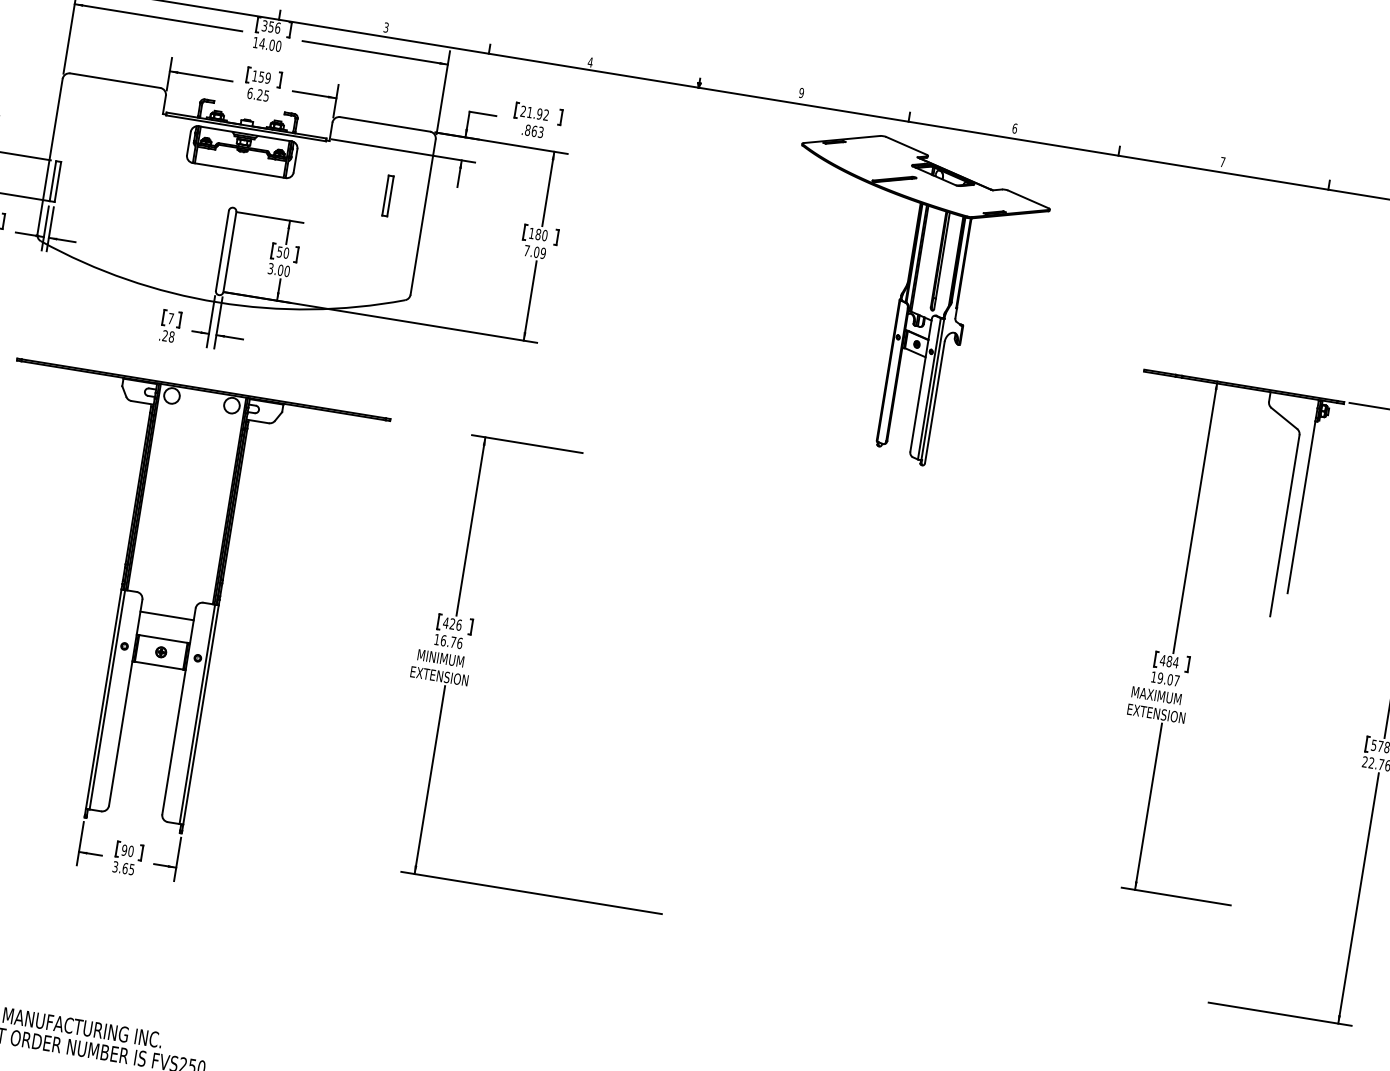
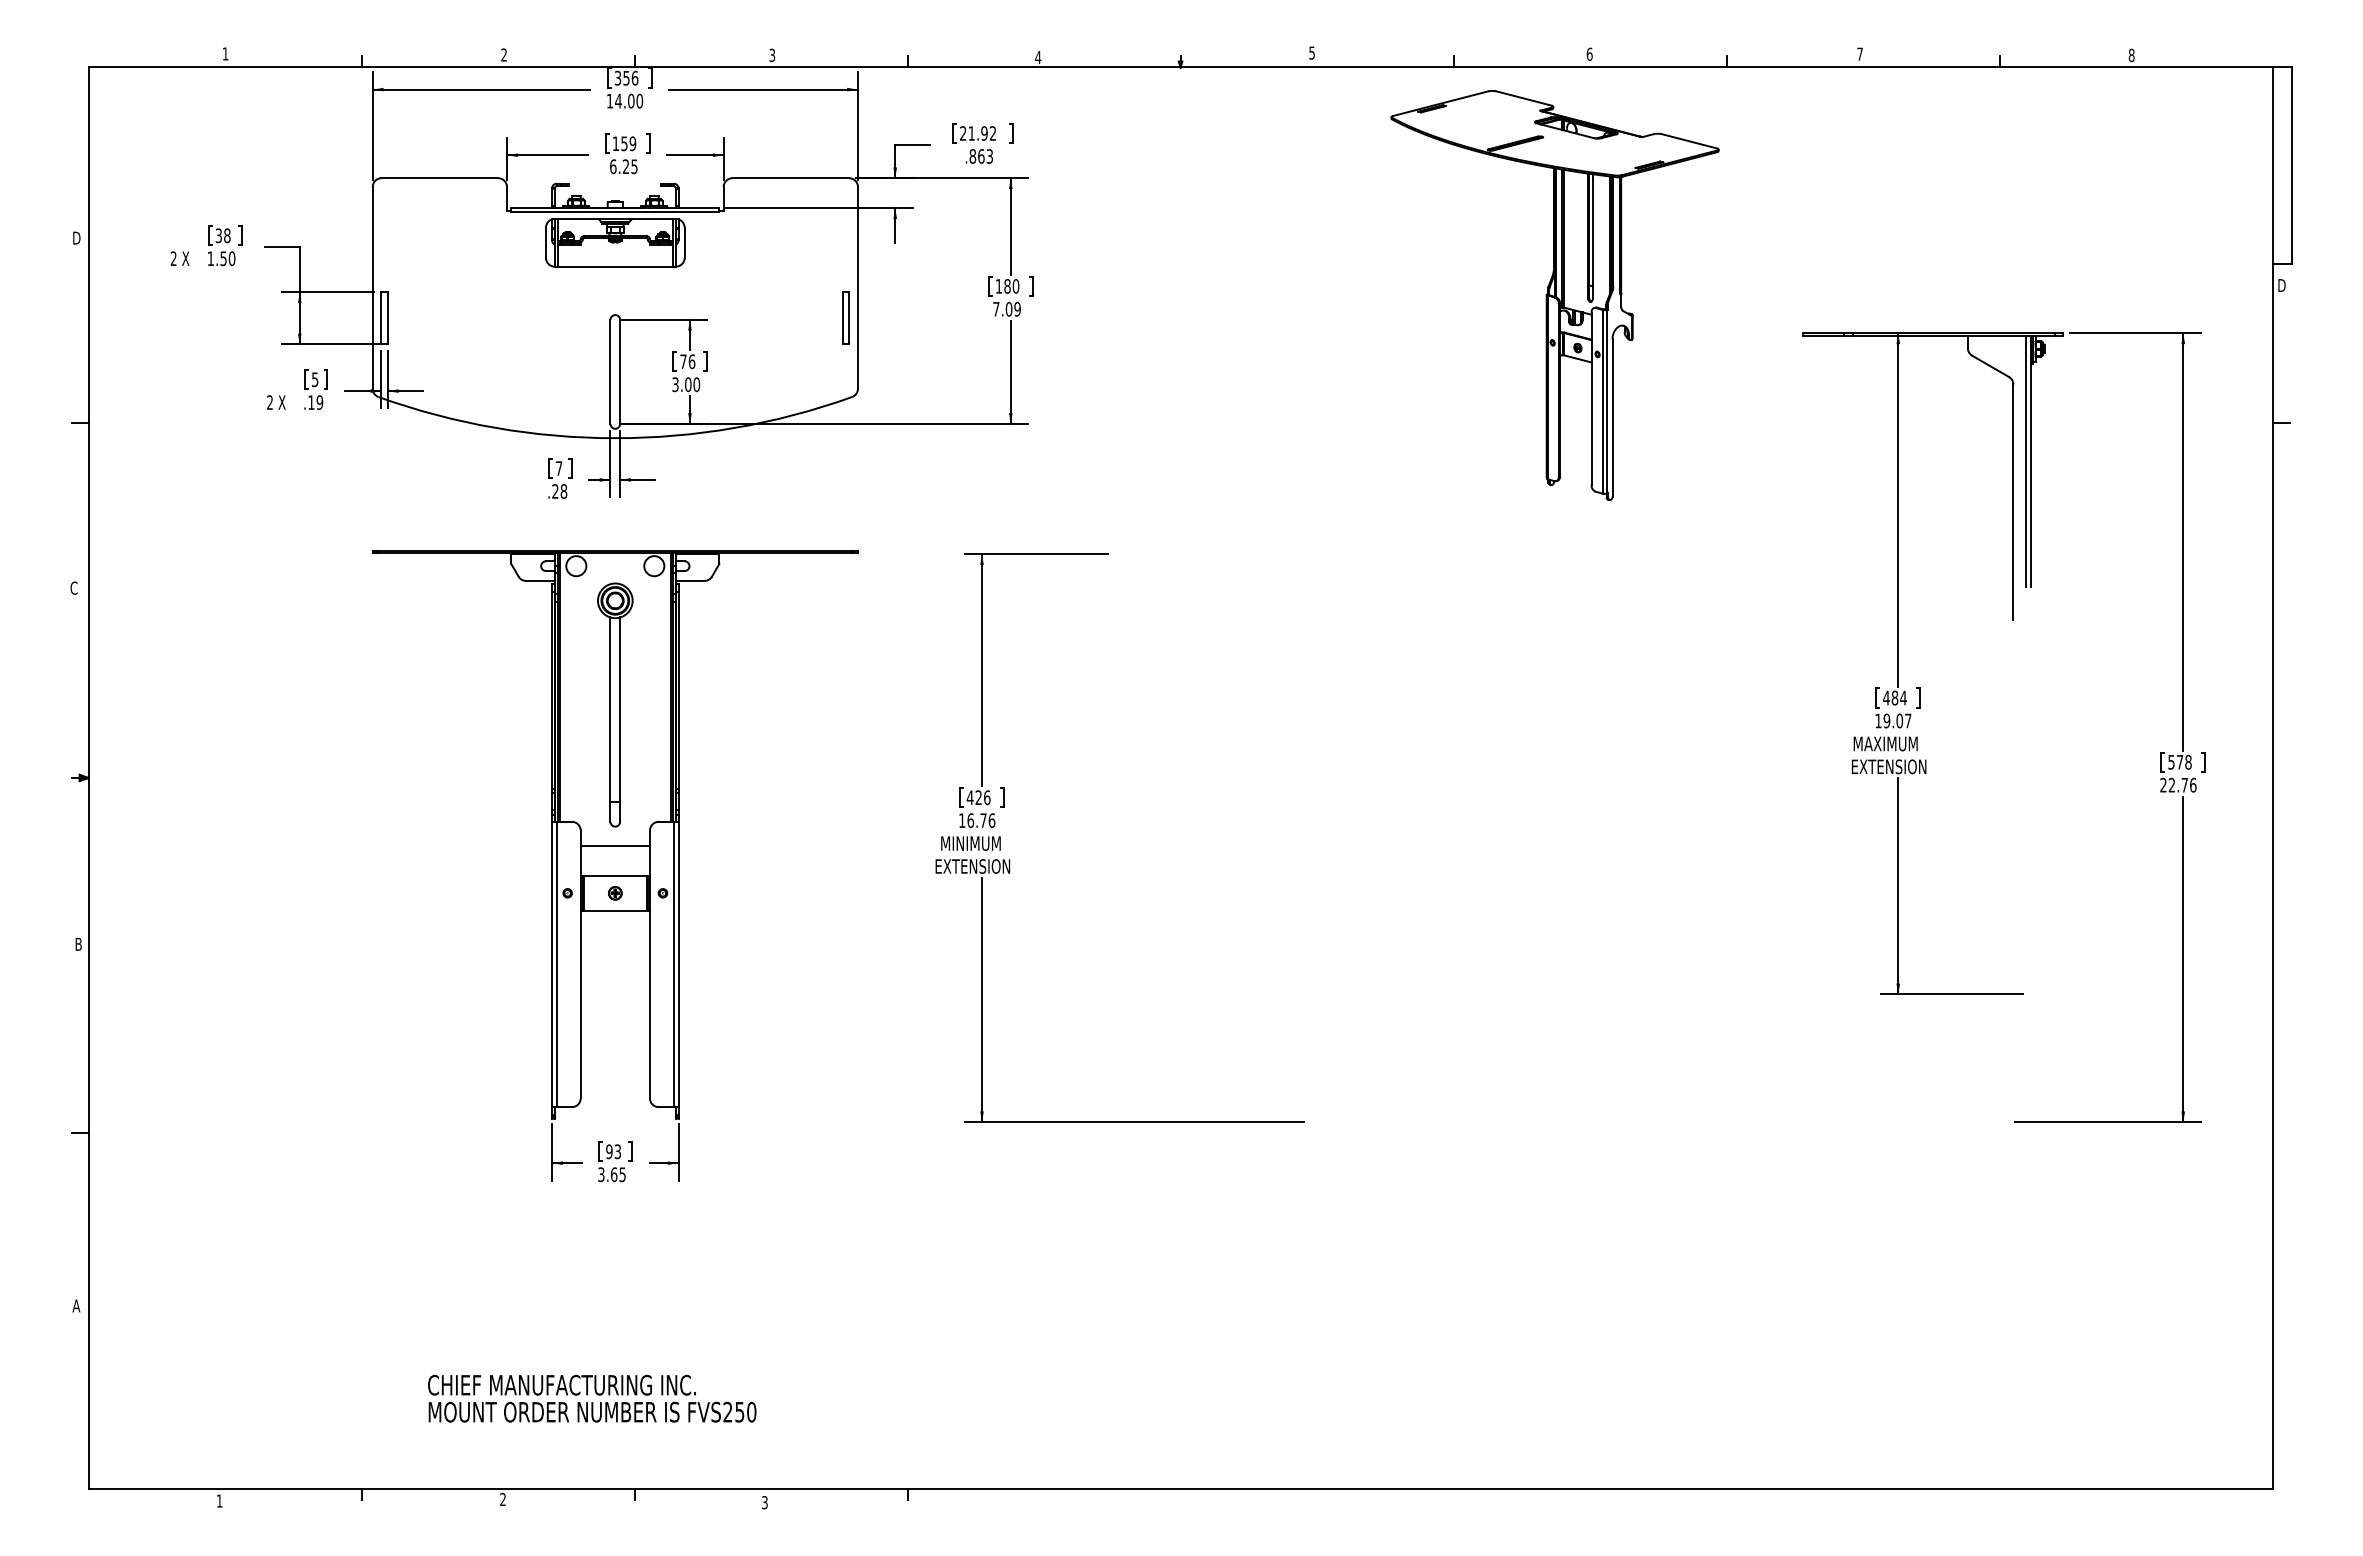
text: (801, 92) -> (1311, 52), 9 -> 5
part: (387, 195) -> (845, 317), moved
text: (282, 252) -> (687, 361), 50 -> 76
part: (905, 301) -> (1554, 295), moved
line: (1299, 495) -> (2025, 461), added
part: (184, 507) -> (615, 704), added
text: (130, 851) -> (617, 1151), 90 -> 93

